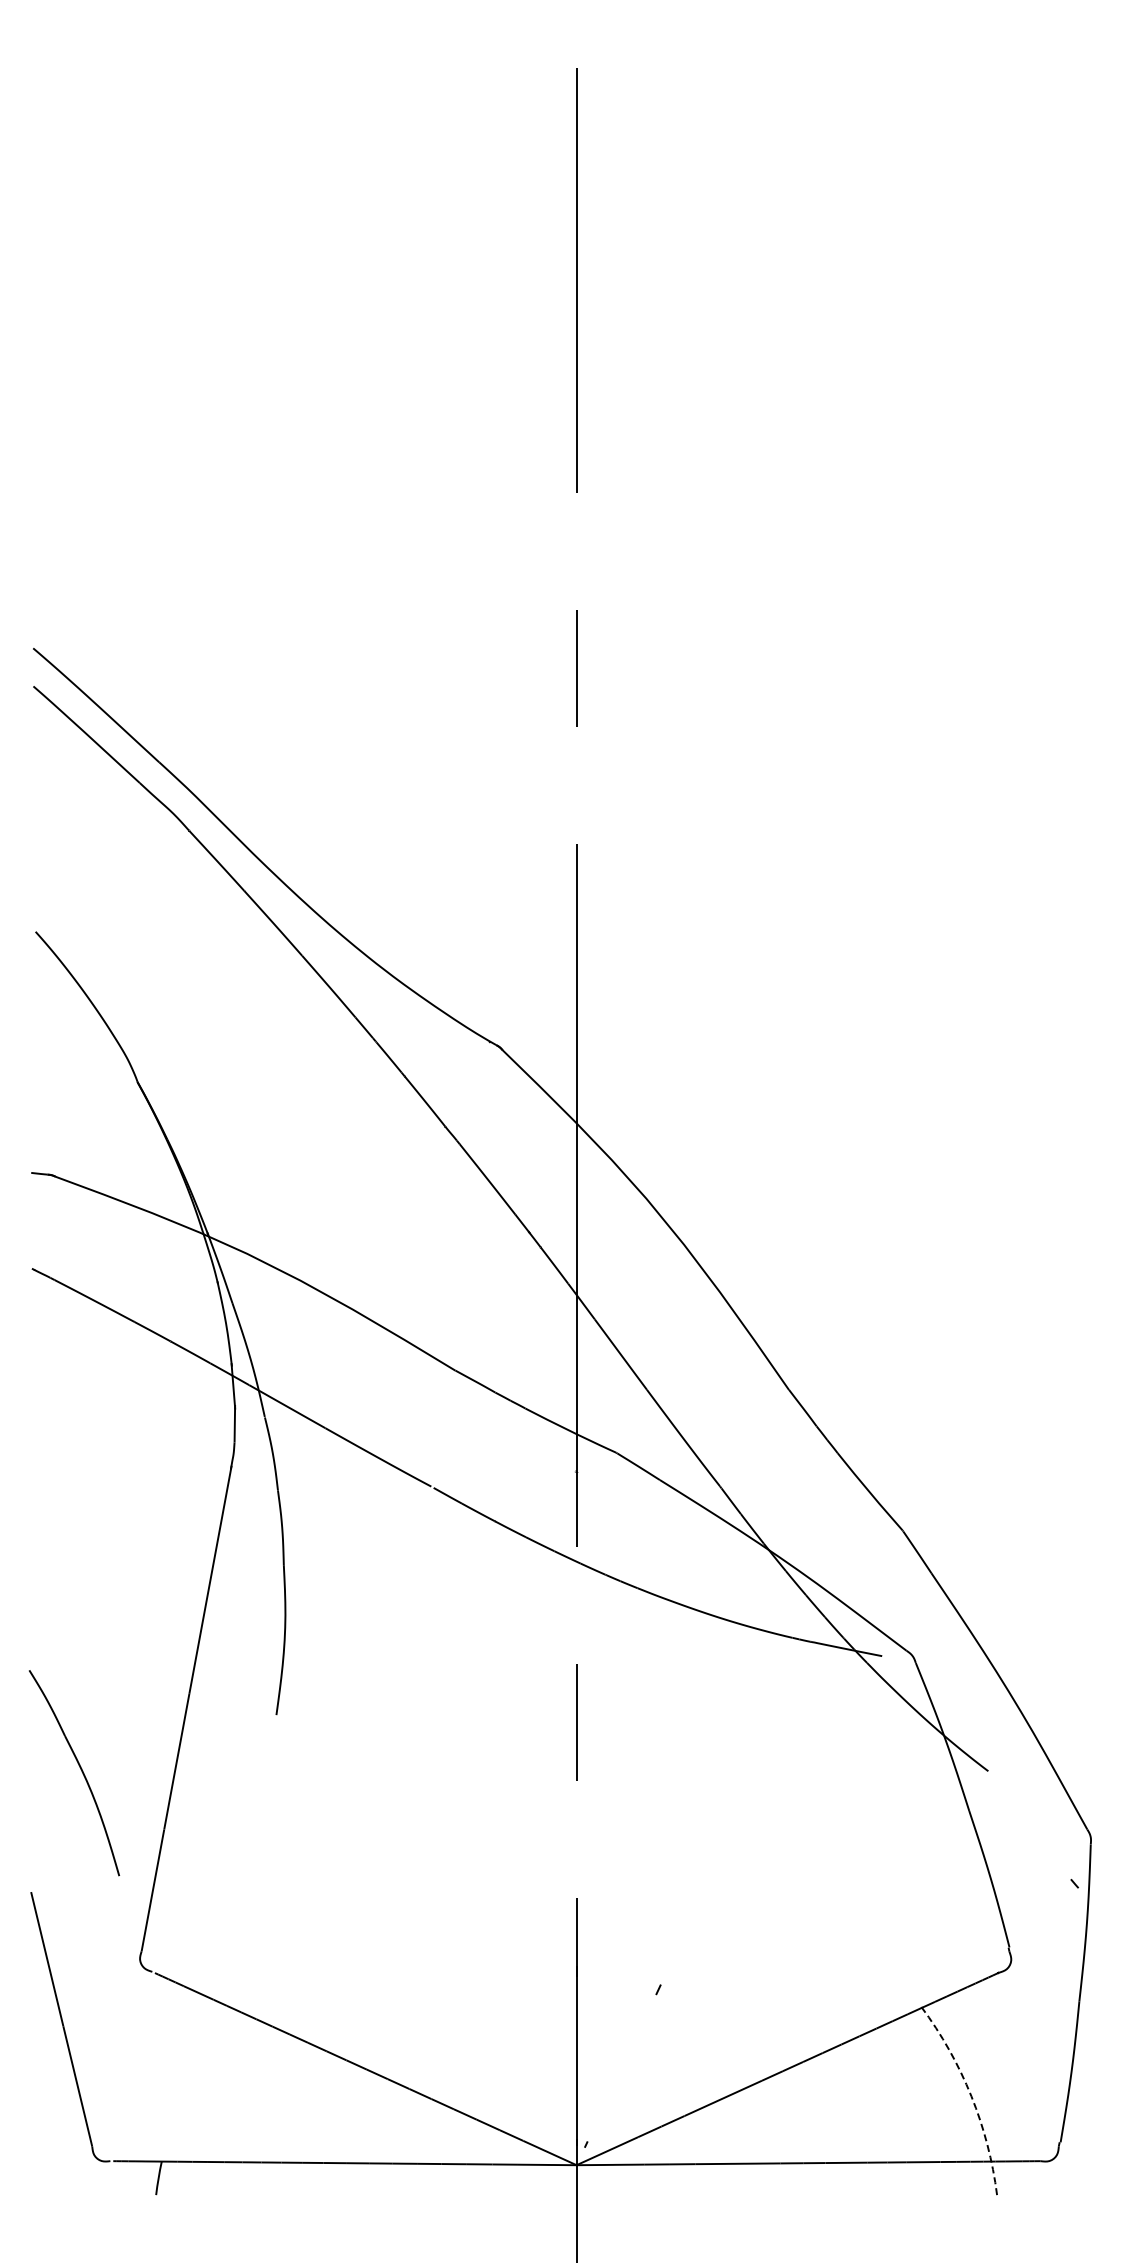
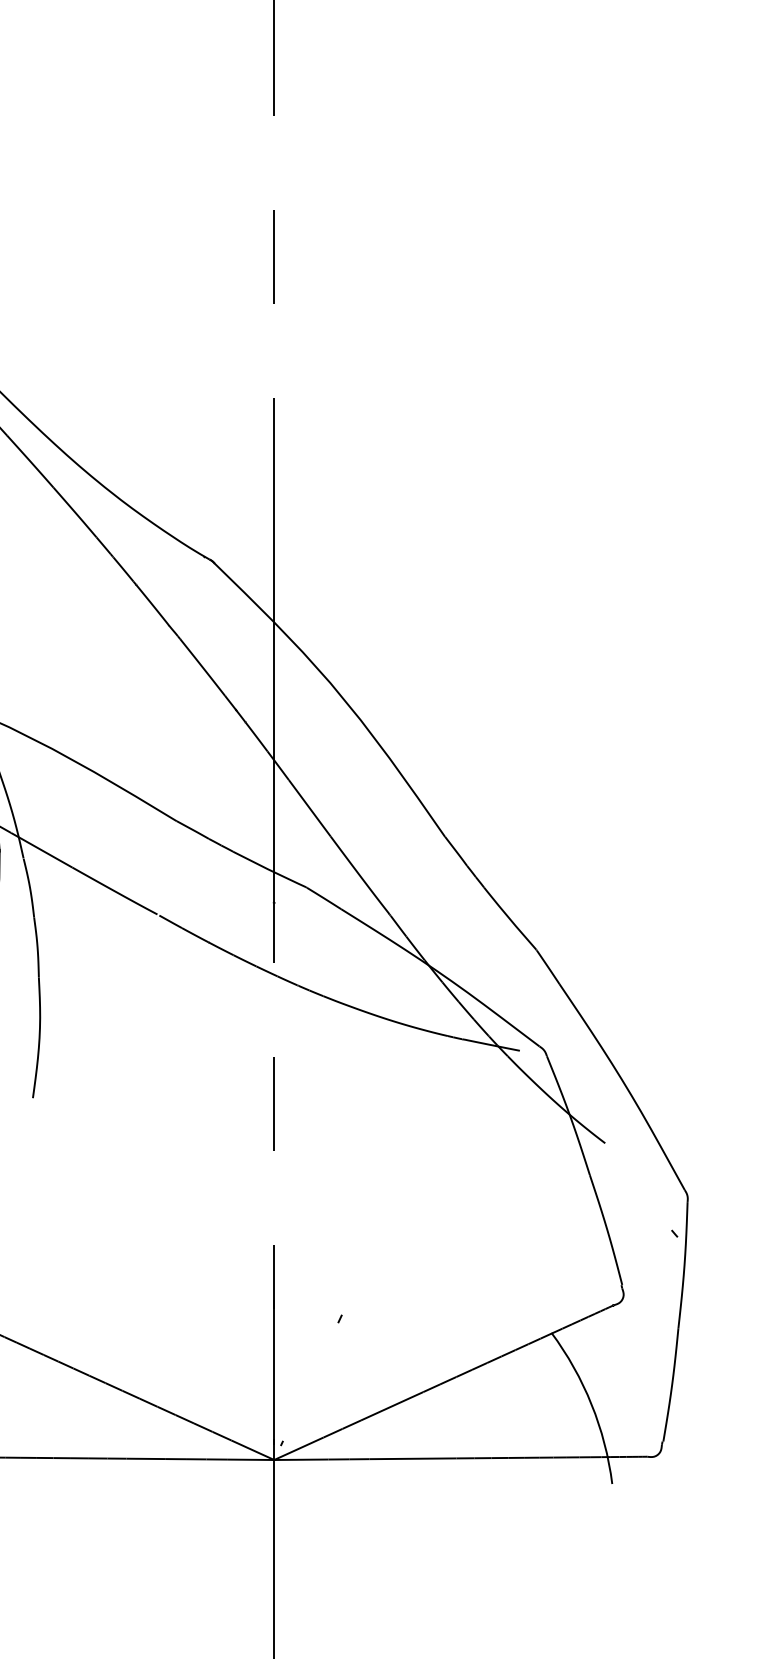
arc: (971, 2096) -> (591, 1404), dashed -> solid

